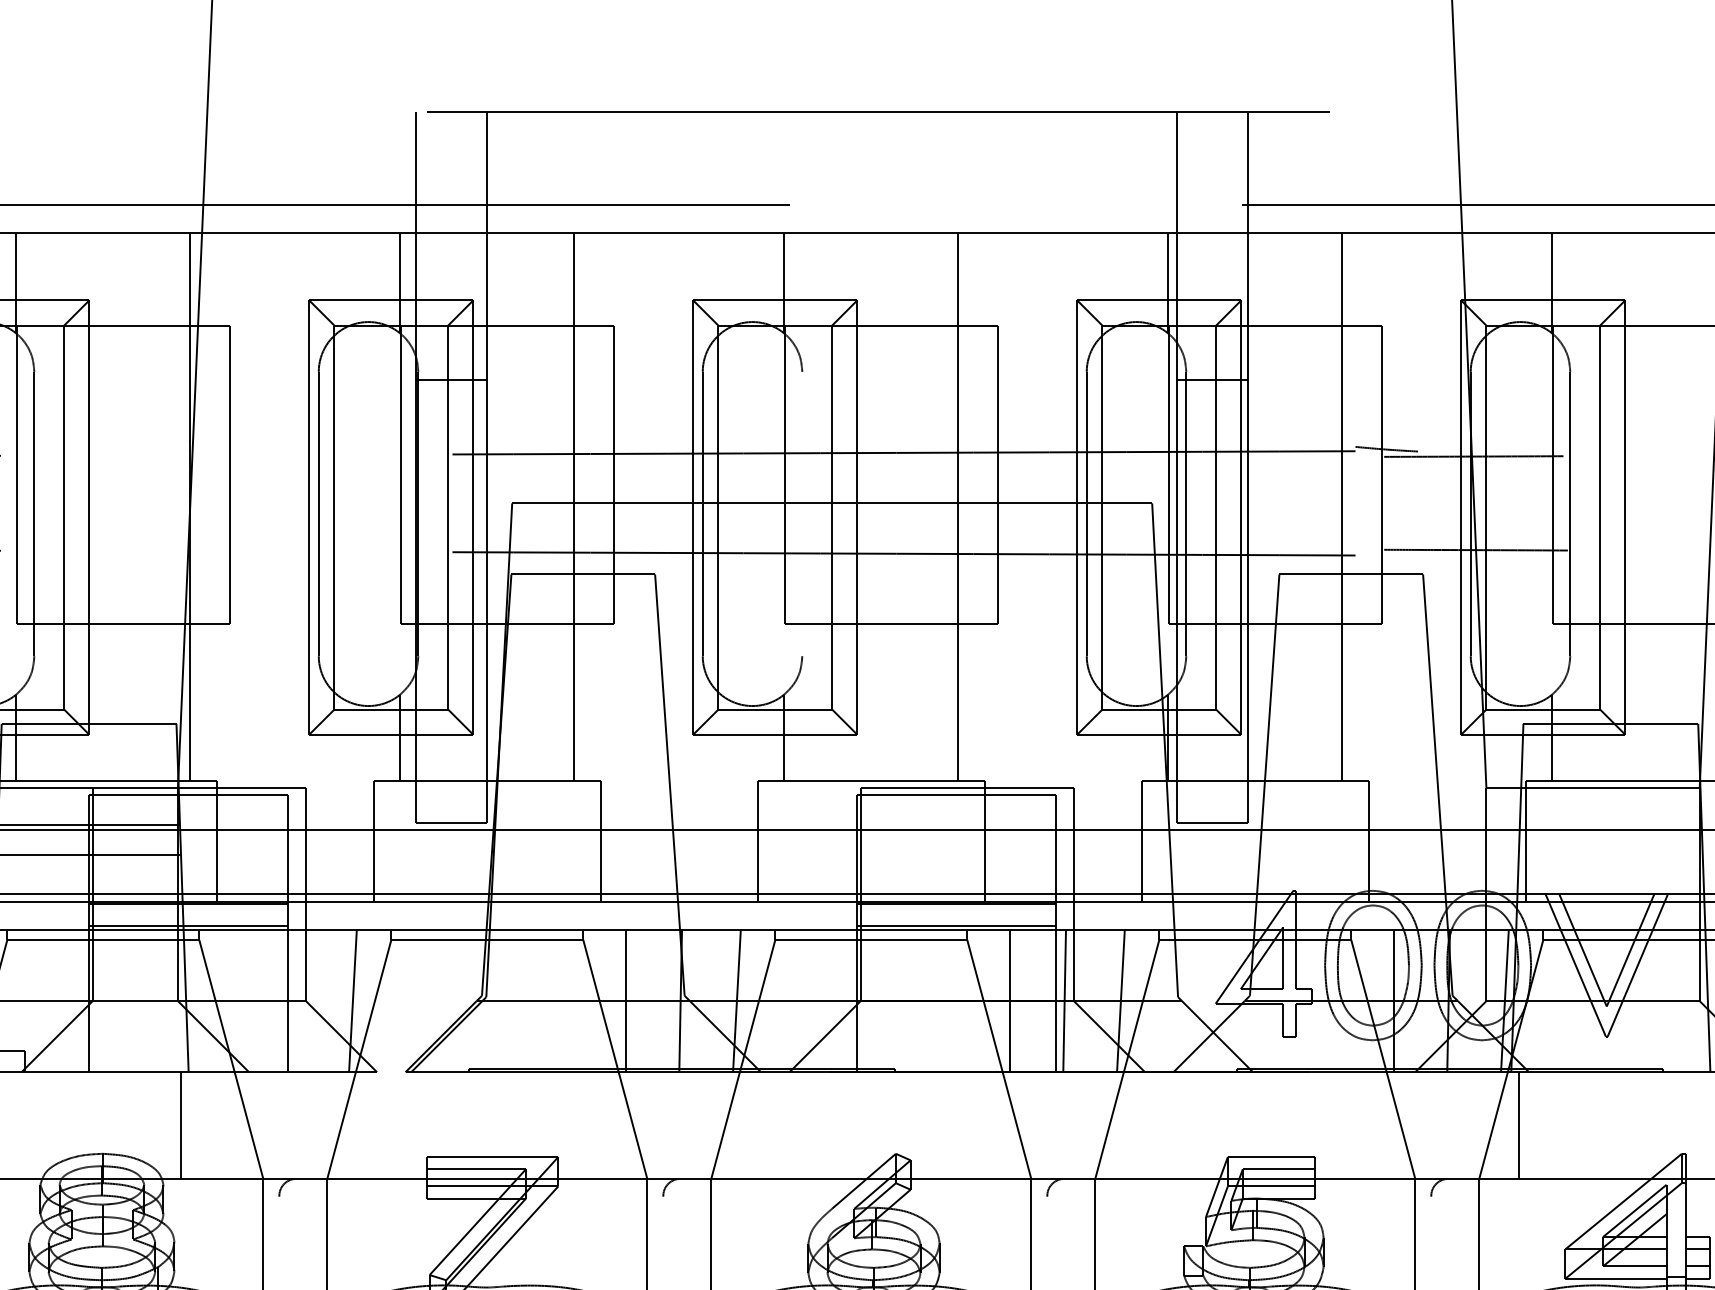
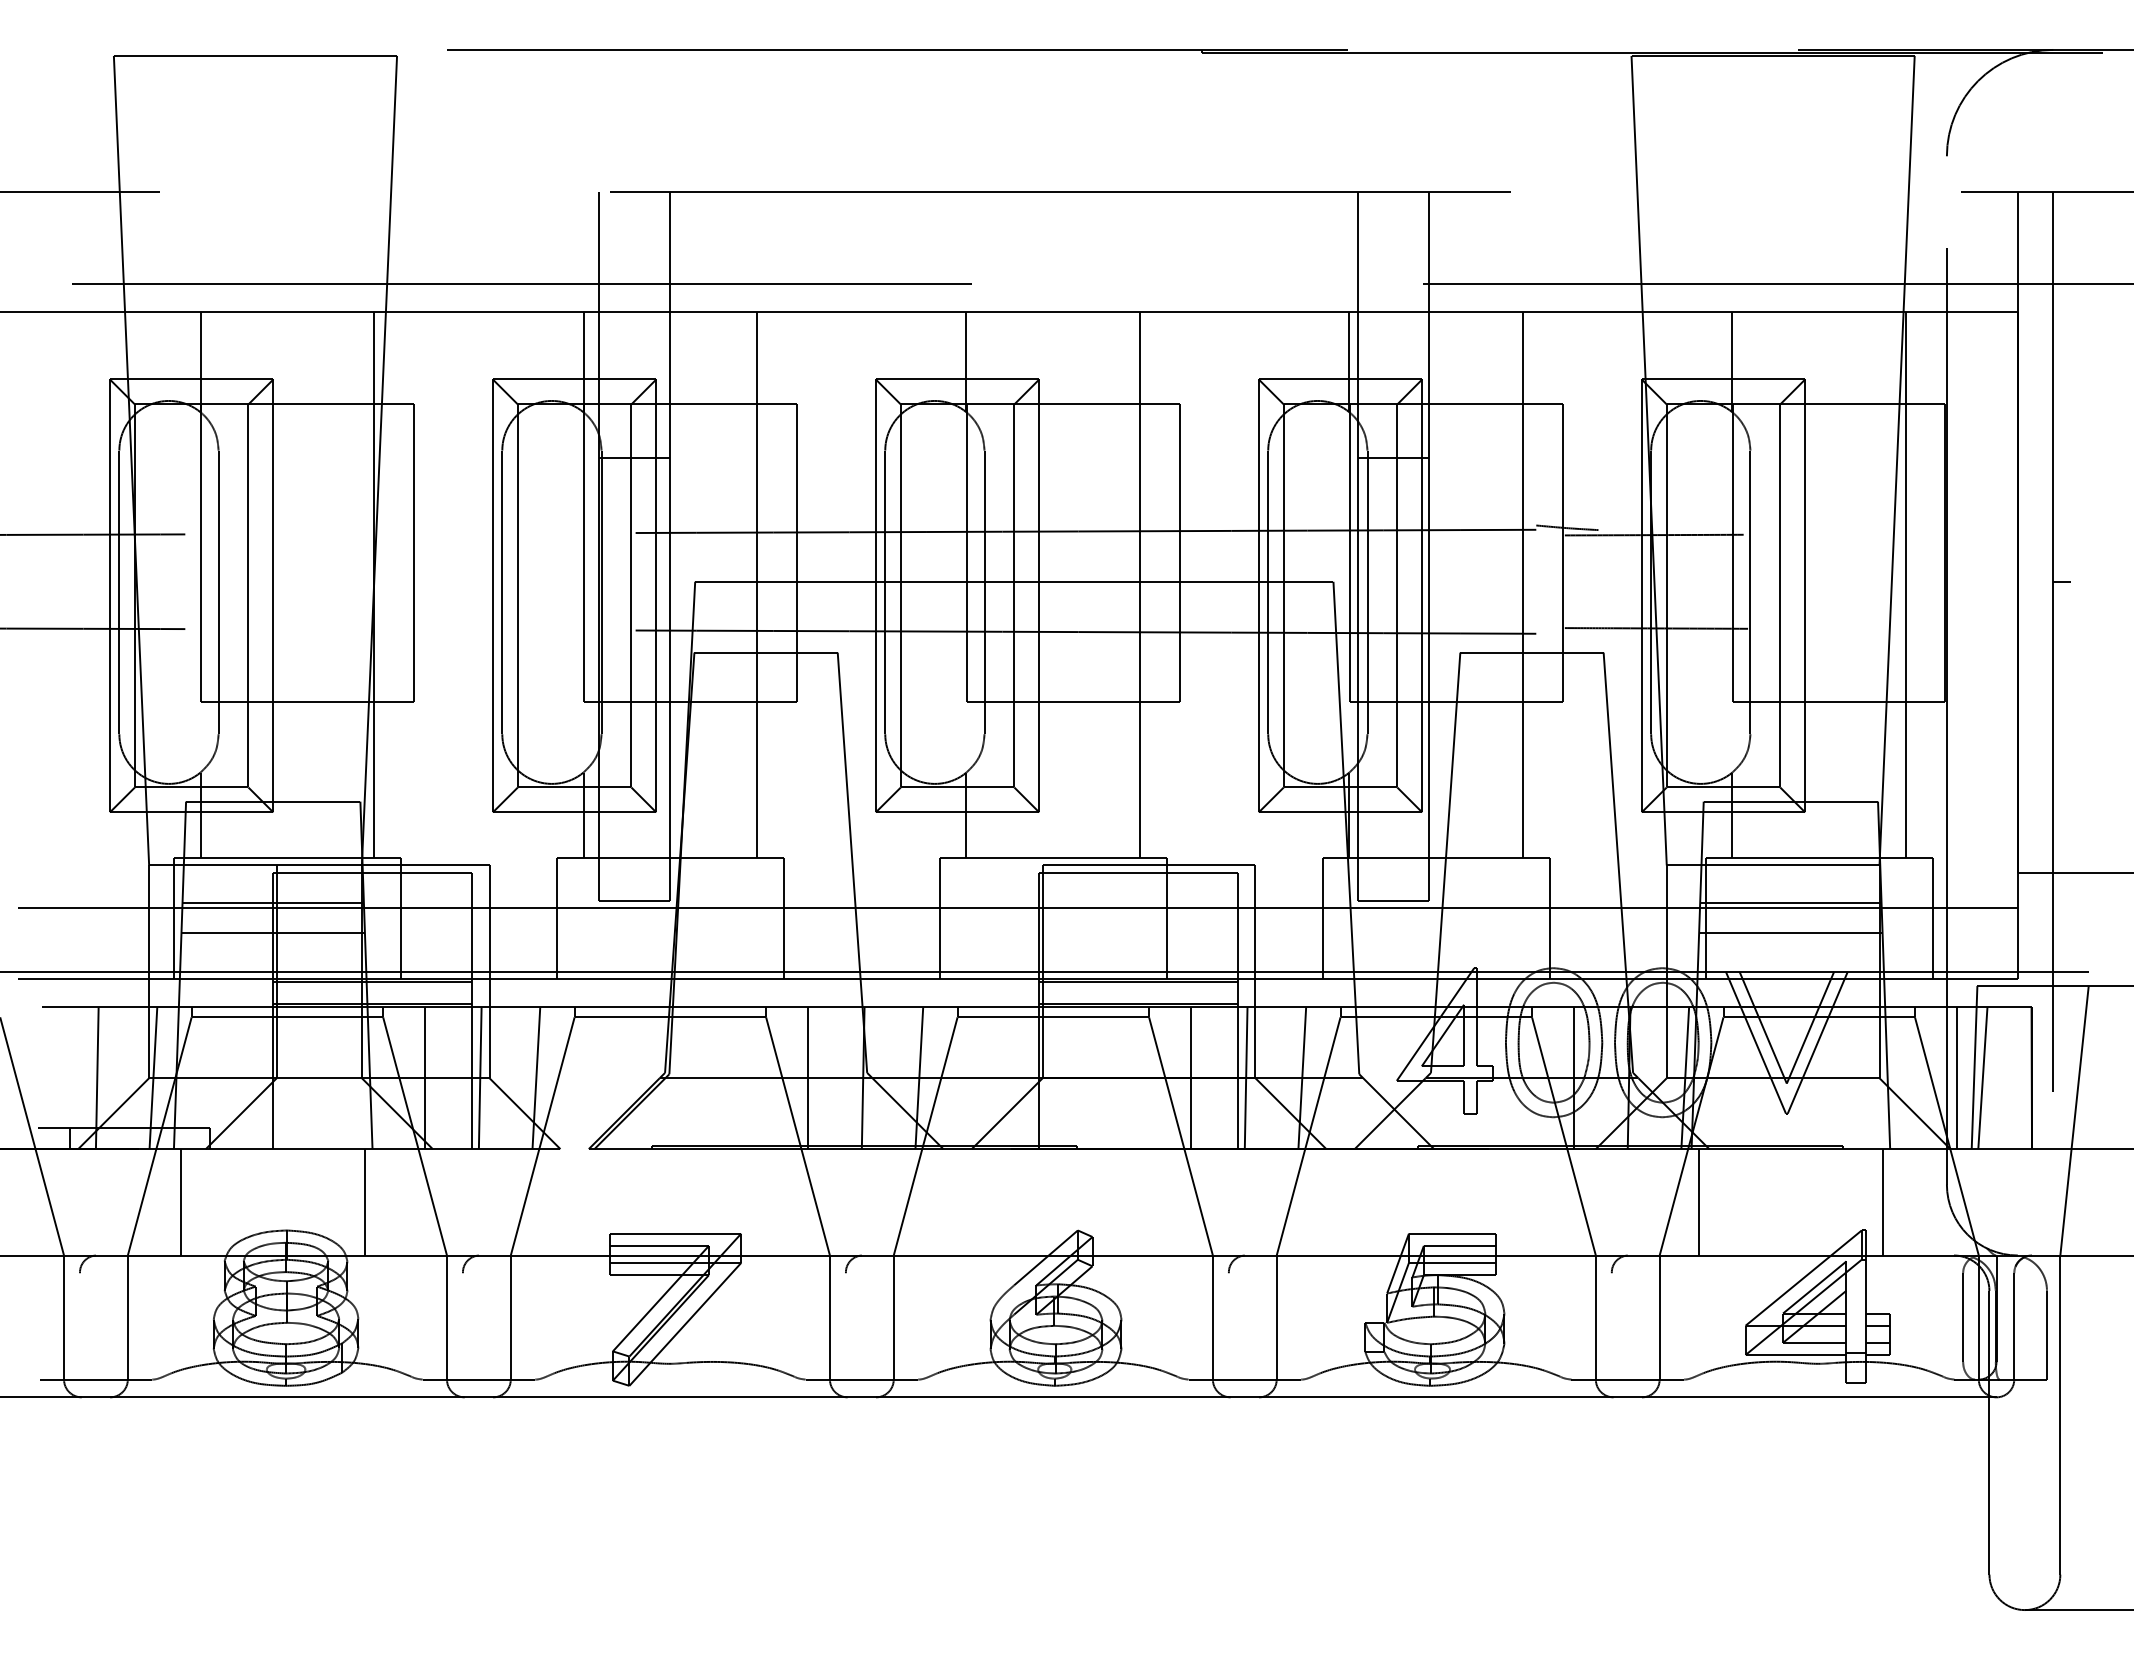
line: (802, 514) -> (984, 592), added
line: (1610, 824) -> (1790, 902), added
line: (1610, 855) -> (1790, 932), added
line: (241, 1001) -> (425, 1078), added
line: (295, 1001) -> (479, 1078), added
line: (1702, 1125) -> (1882, 1202), added

